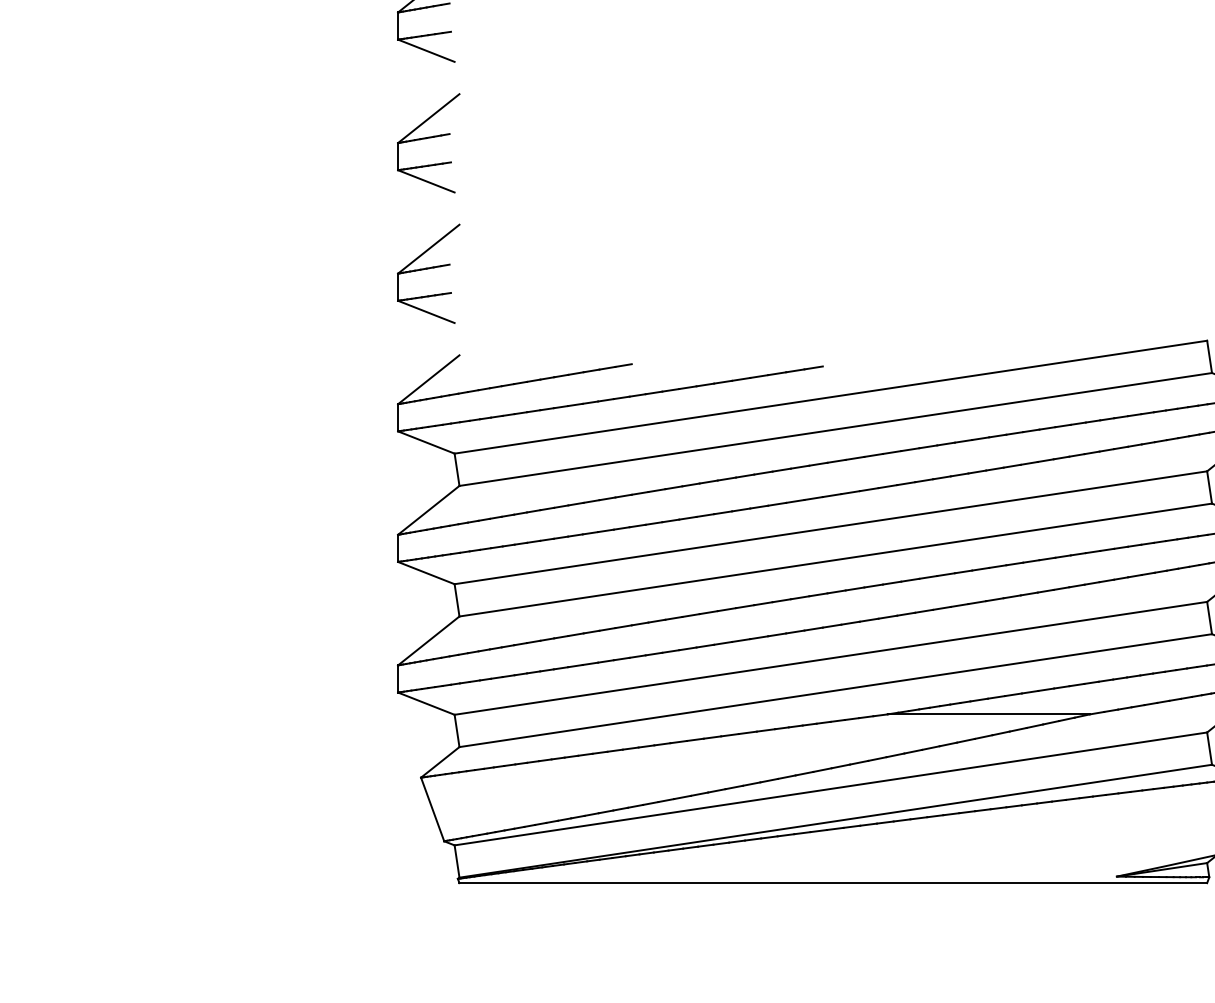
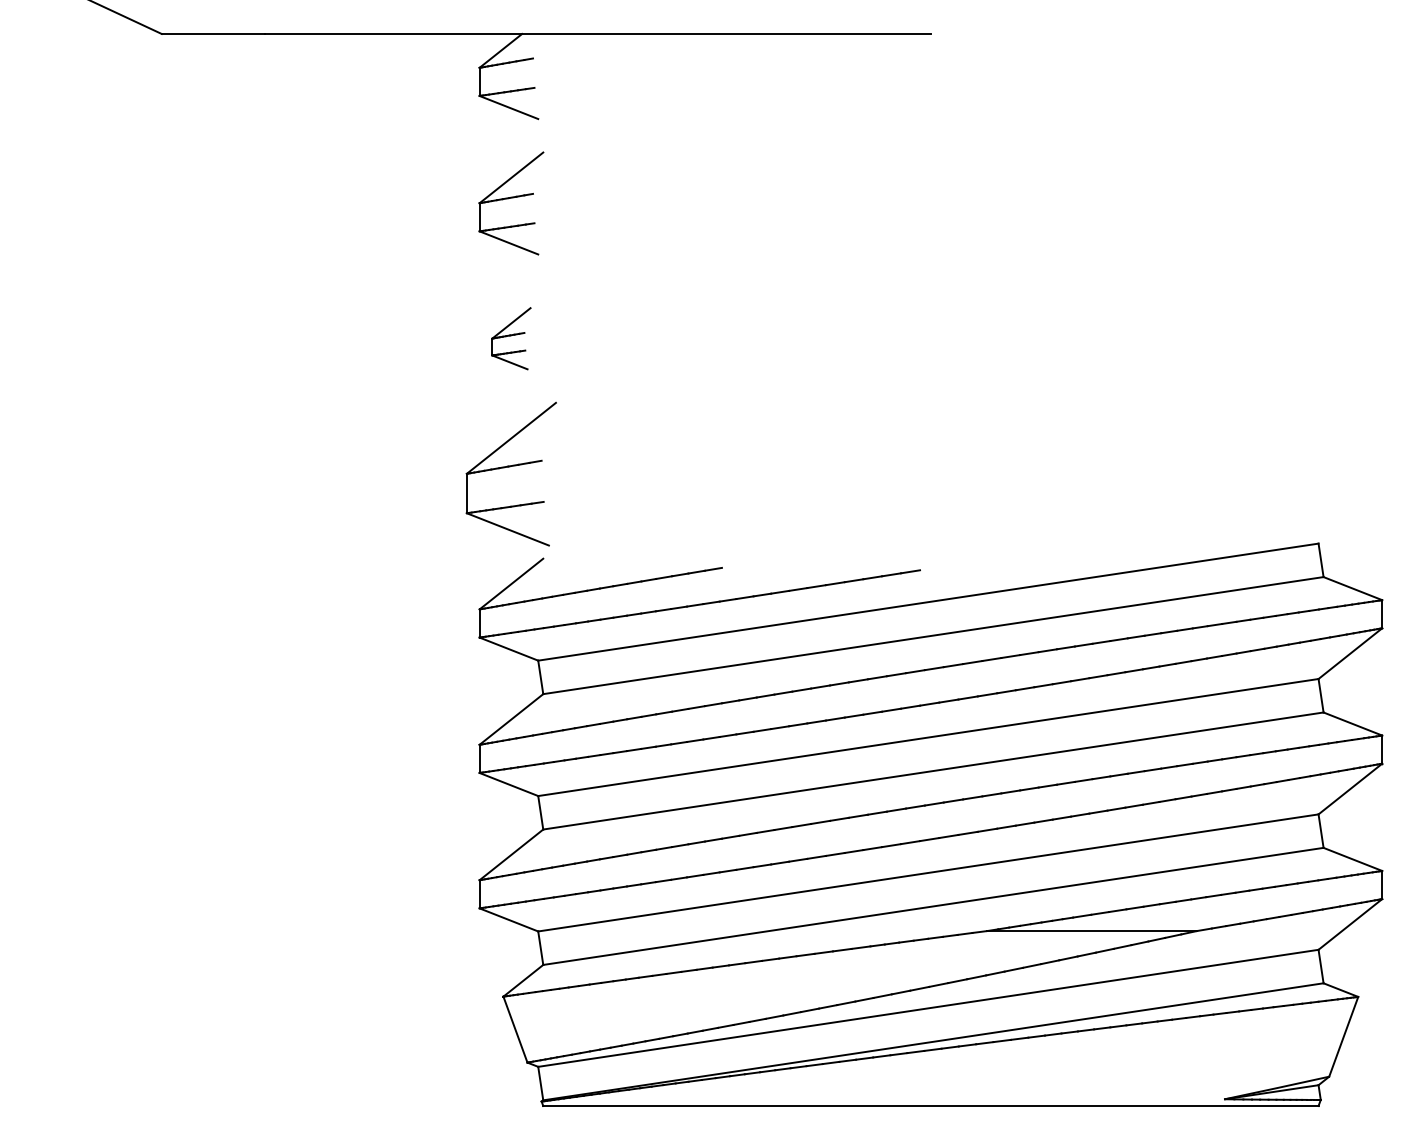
part: (428, 142) -> (511, 338), size x0.6
part: (428, 274) -> (511, 474), size x1.4

